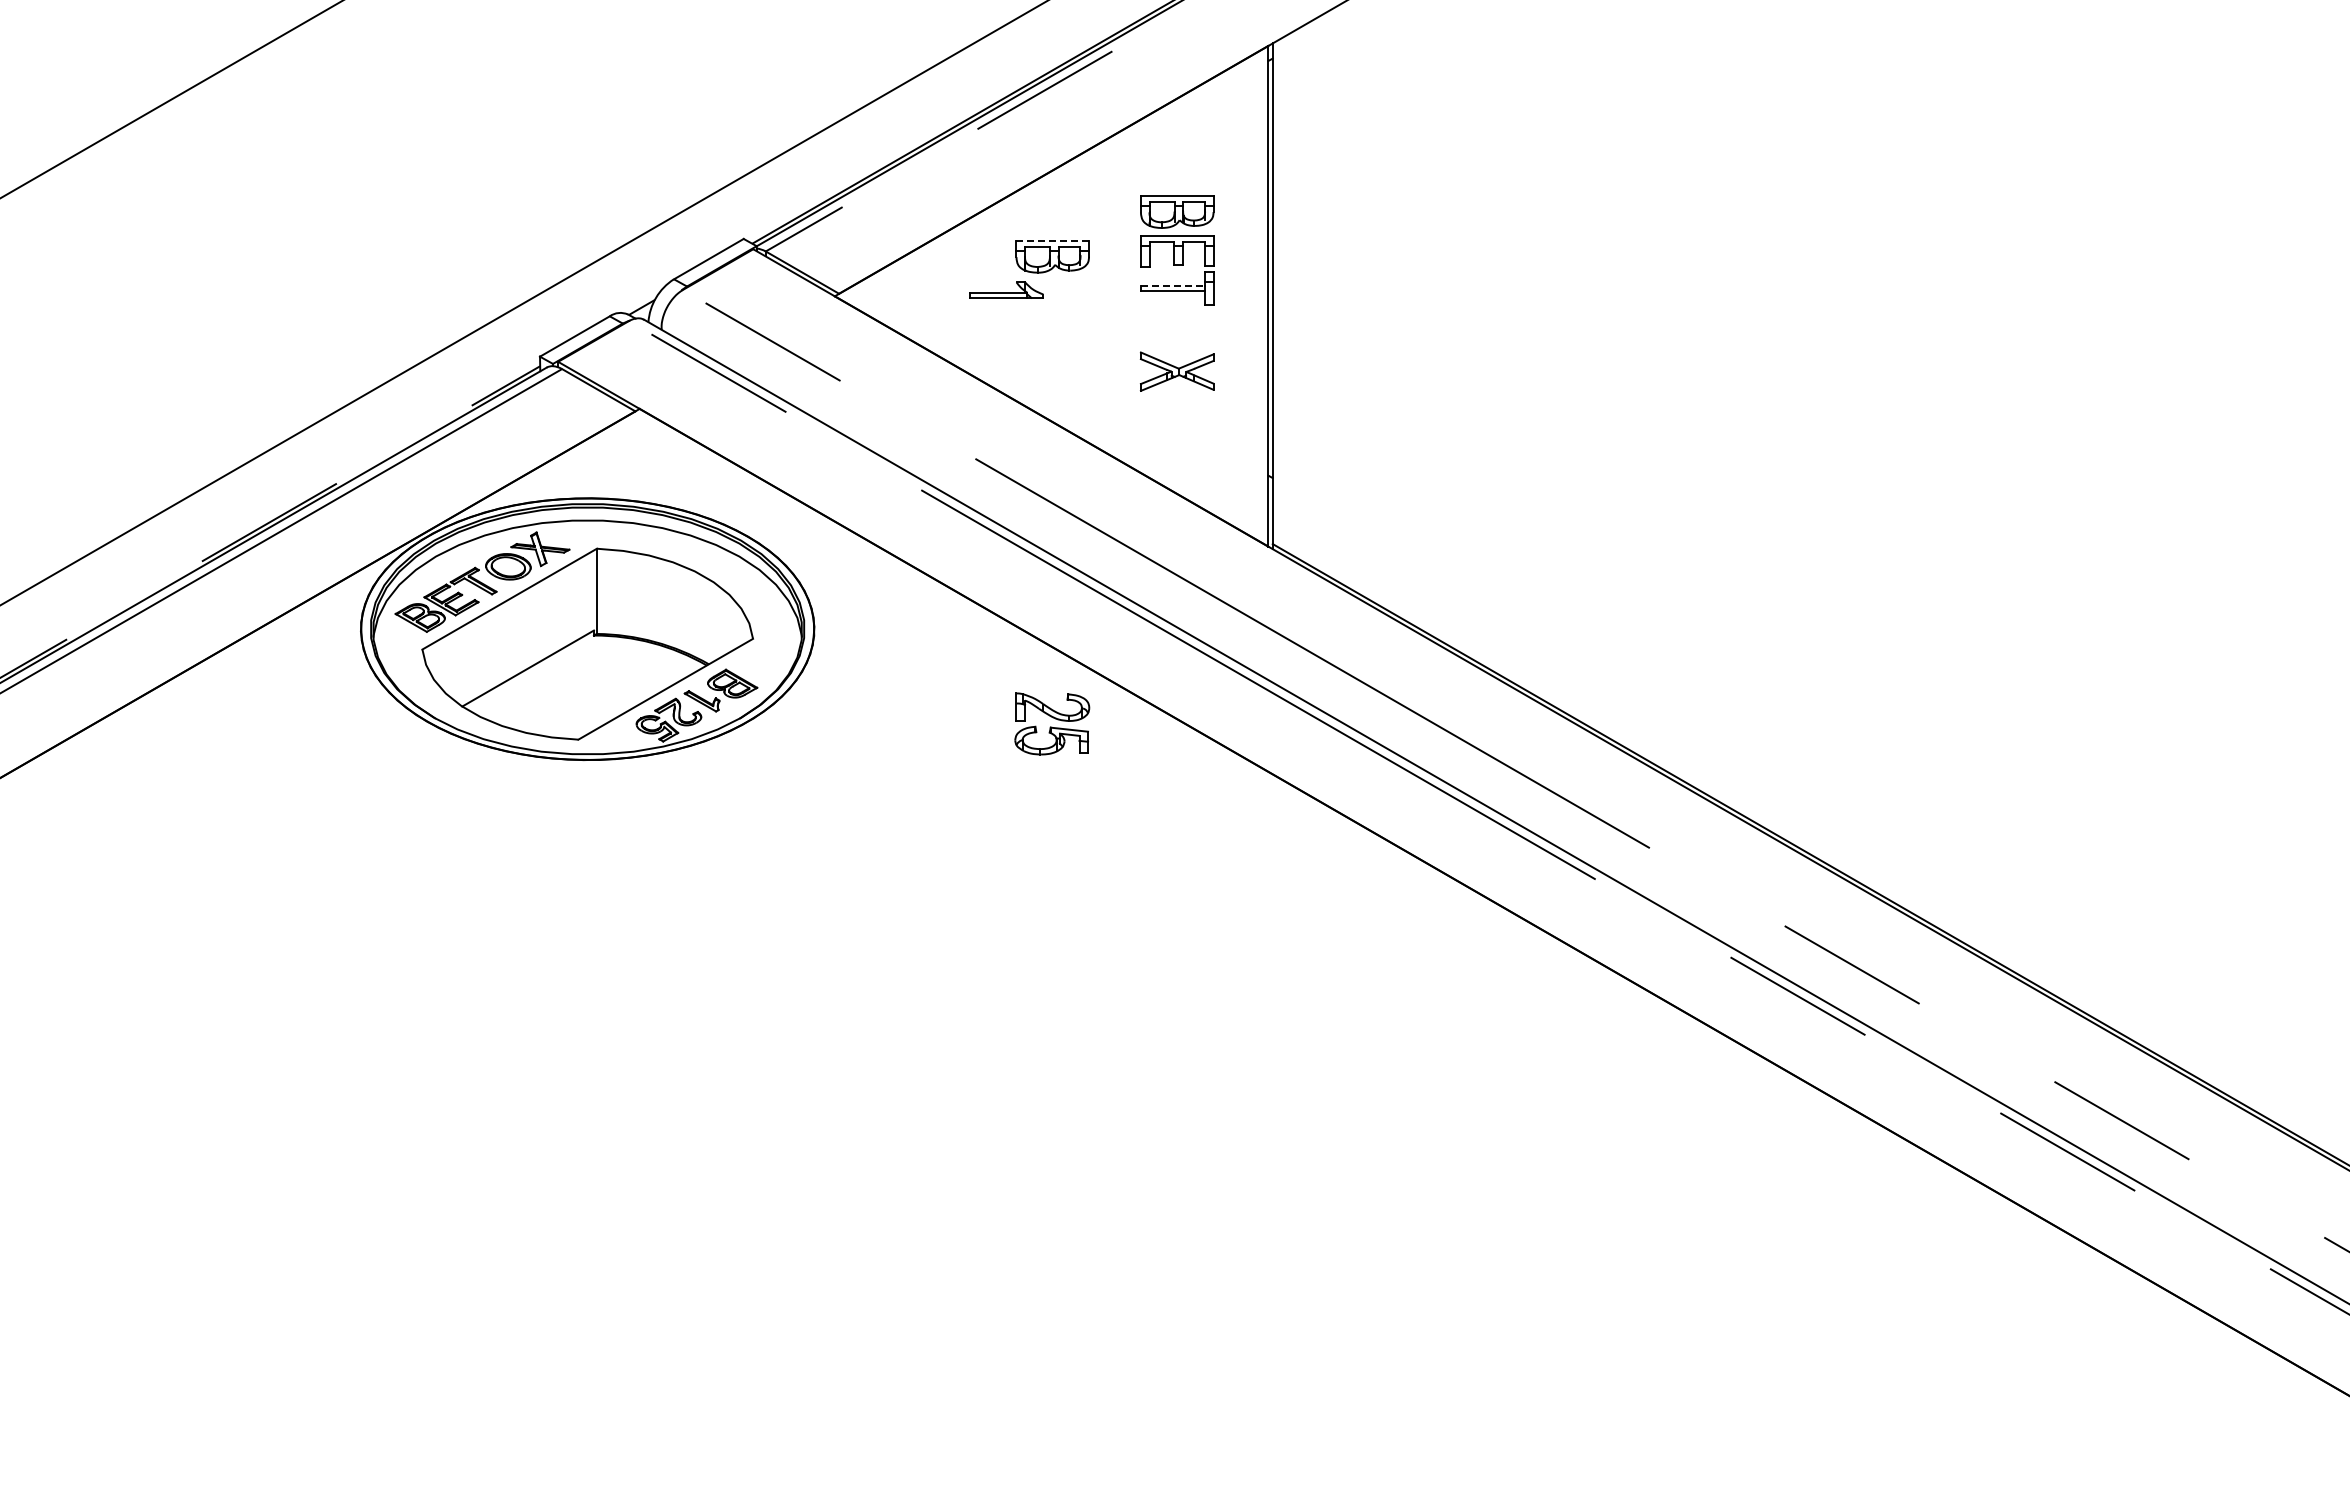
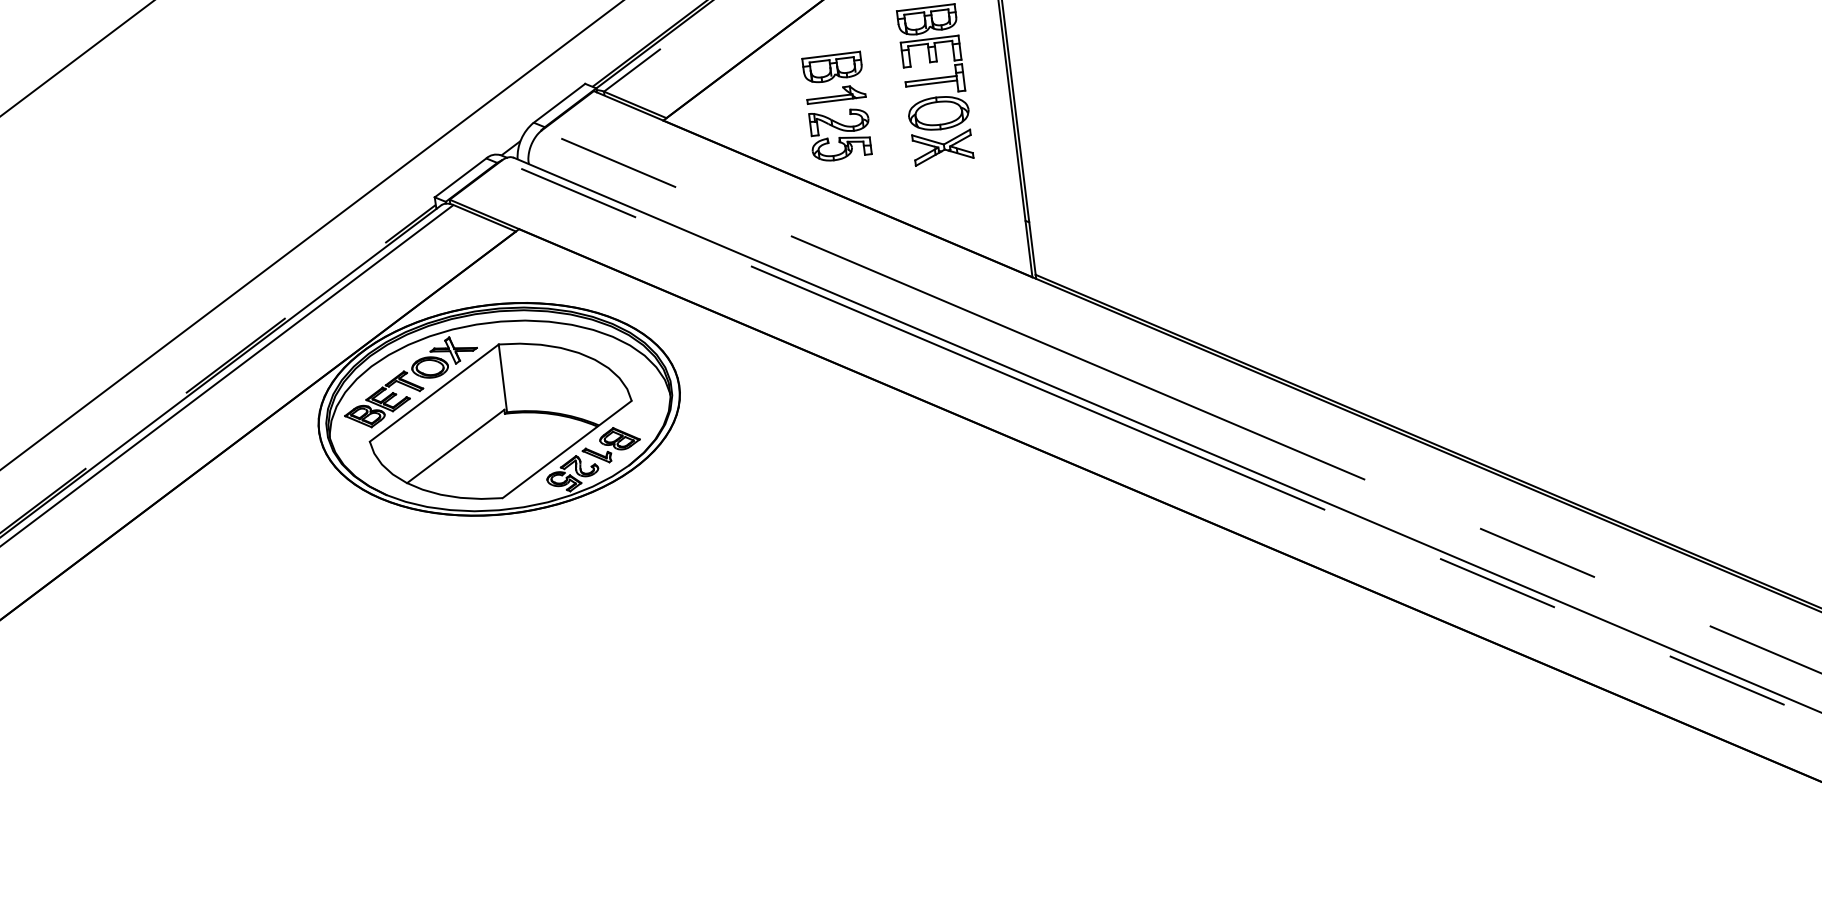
line: (1053, 241) -> (831, 55), dashed -> solid
line: (1173, 285) -> (931, 78), dashed -> solid
part: (1006, 289) -> (835, 93), moved
part: (1176, 329) -> (938, 113), added
part: (1052, 723) -> (840, 134), moved

